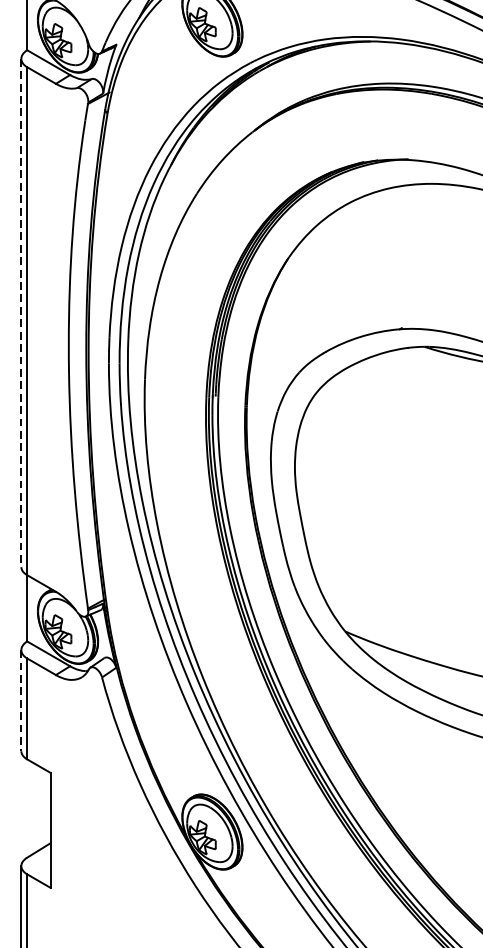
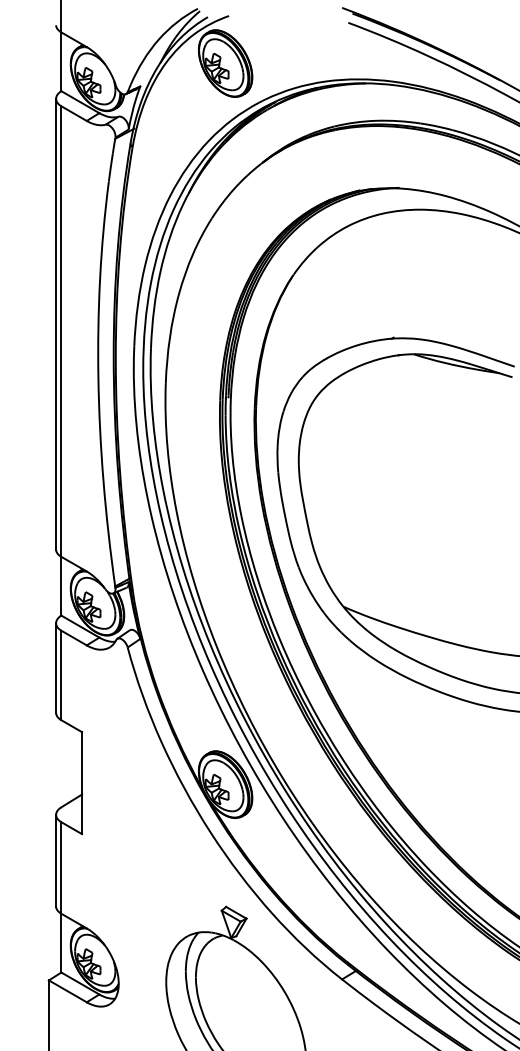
line: (21, 313) -> (56, 324), dashed -> solid
line: (21, 701) -> (56, 668), dashed -> solid

